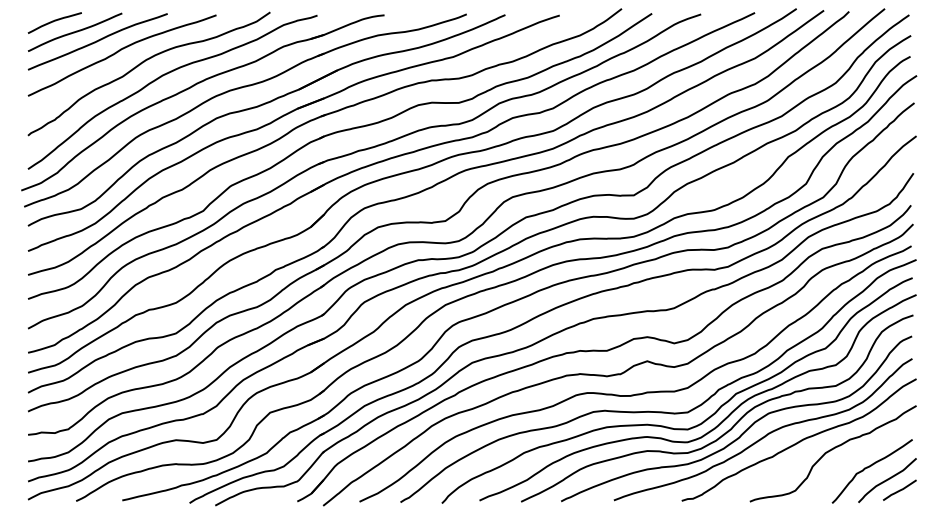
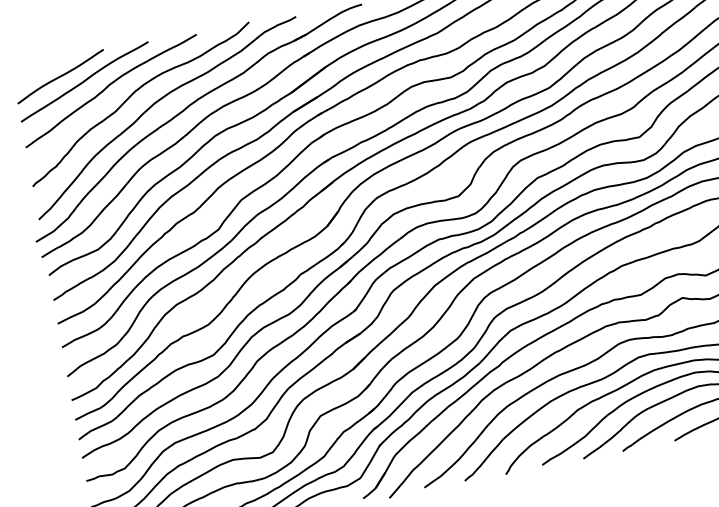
curve: (54, 21) -> (38, 69), removed

